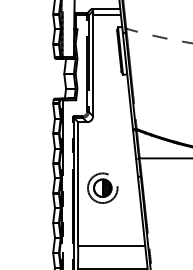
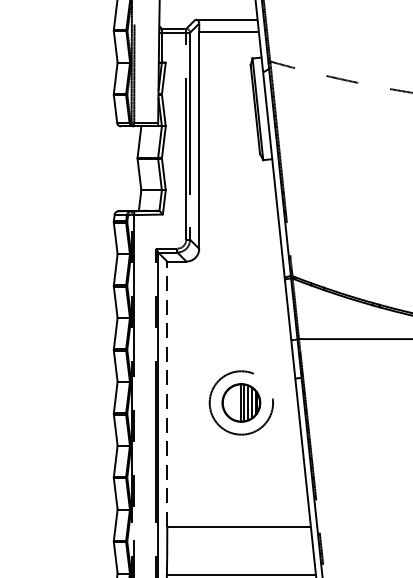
line: (78, 184) -> (167, 394), solid -> dashed
part: (102, 187) -> (240, 401), moved

